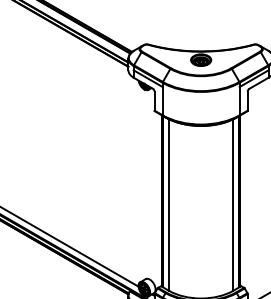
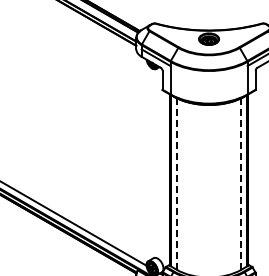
line: (169, 205) -> (177, 184), solid -> dashed
line: (233, 205) -> (241, 184), solid -> dashed

